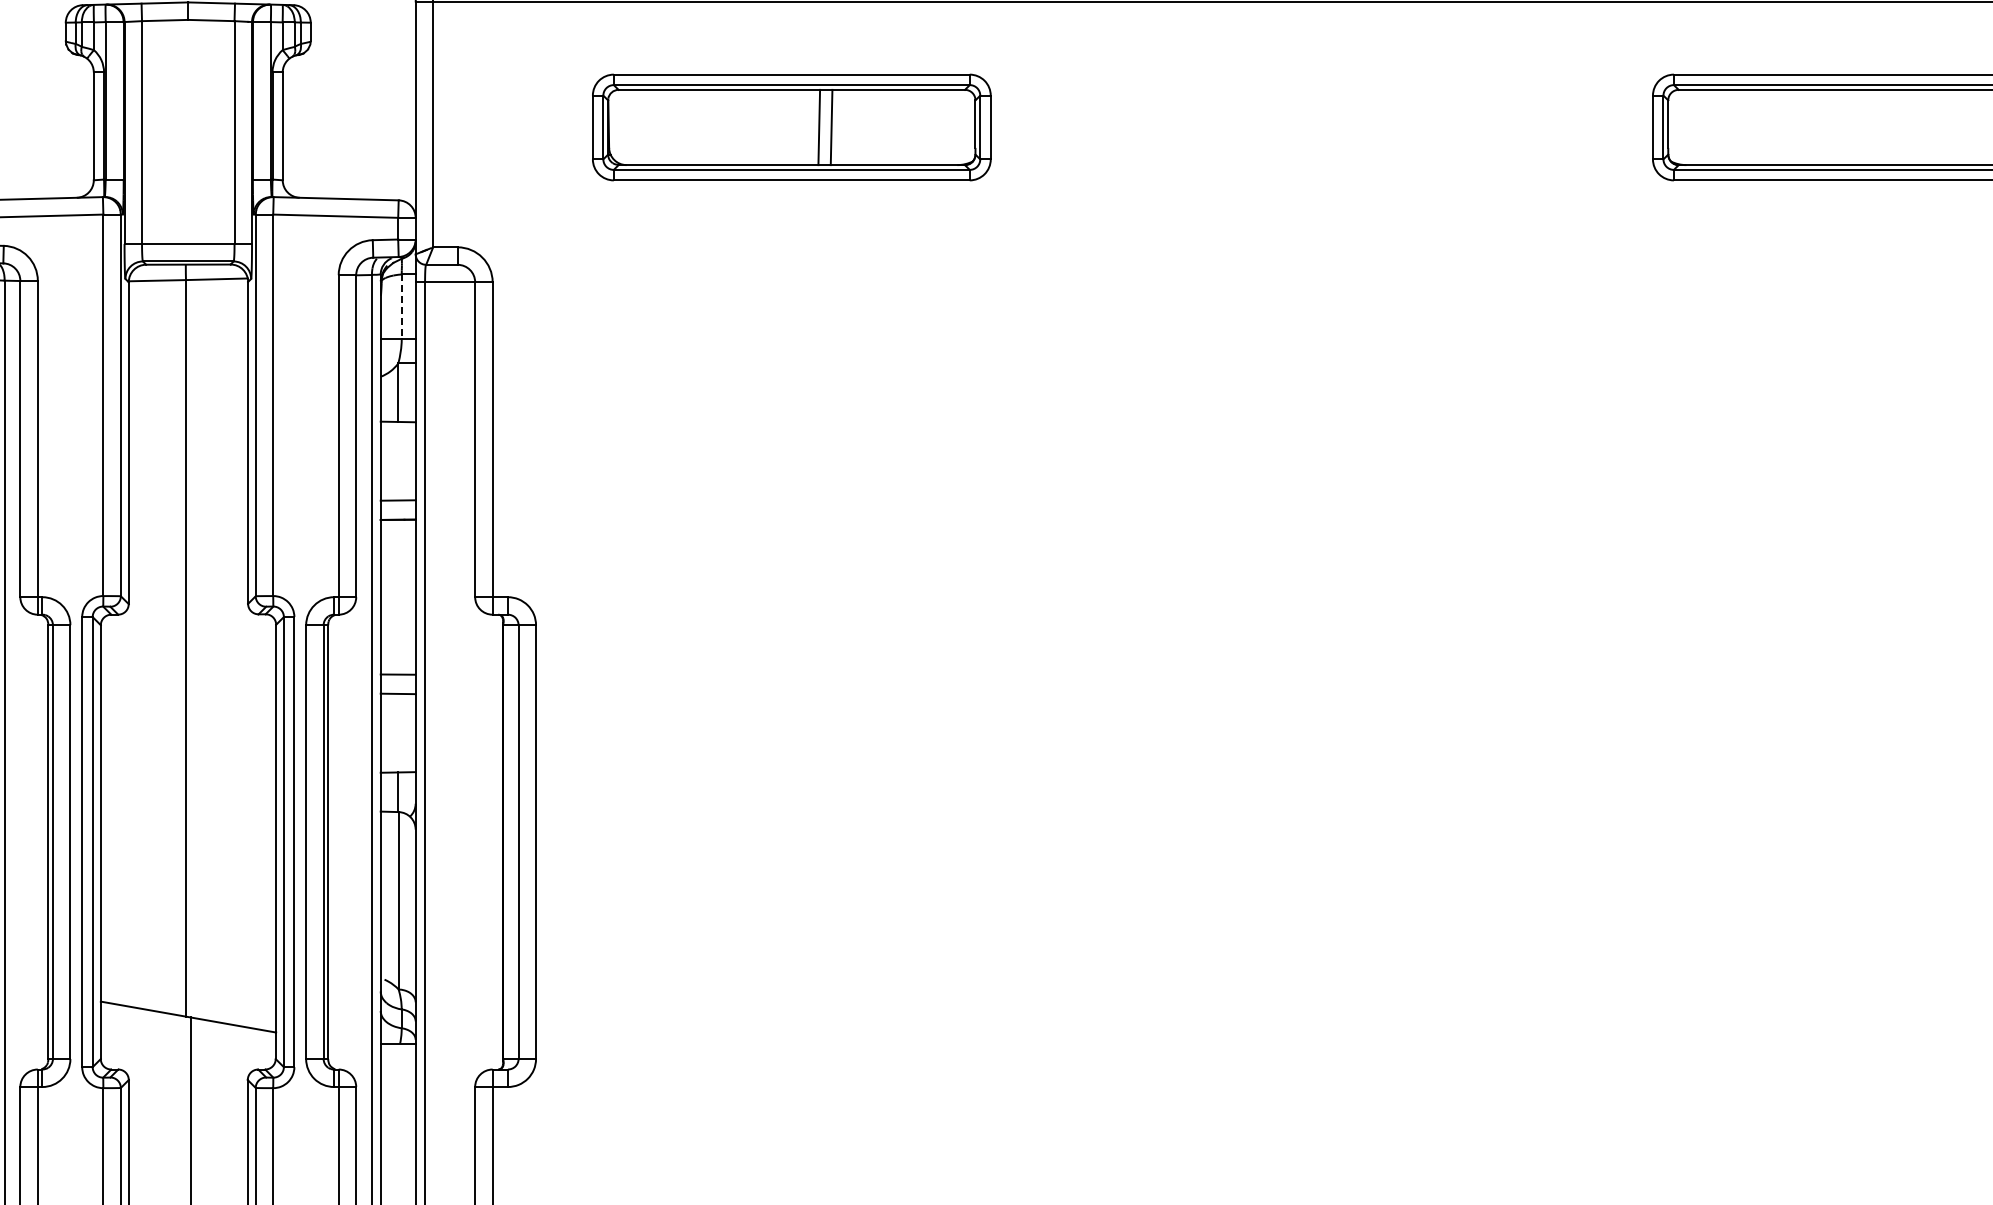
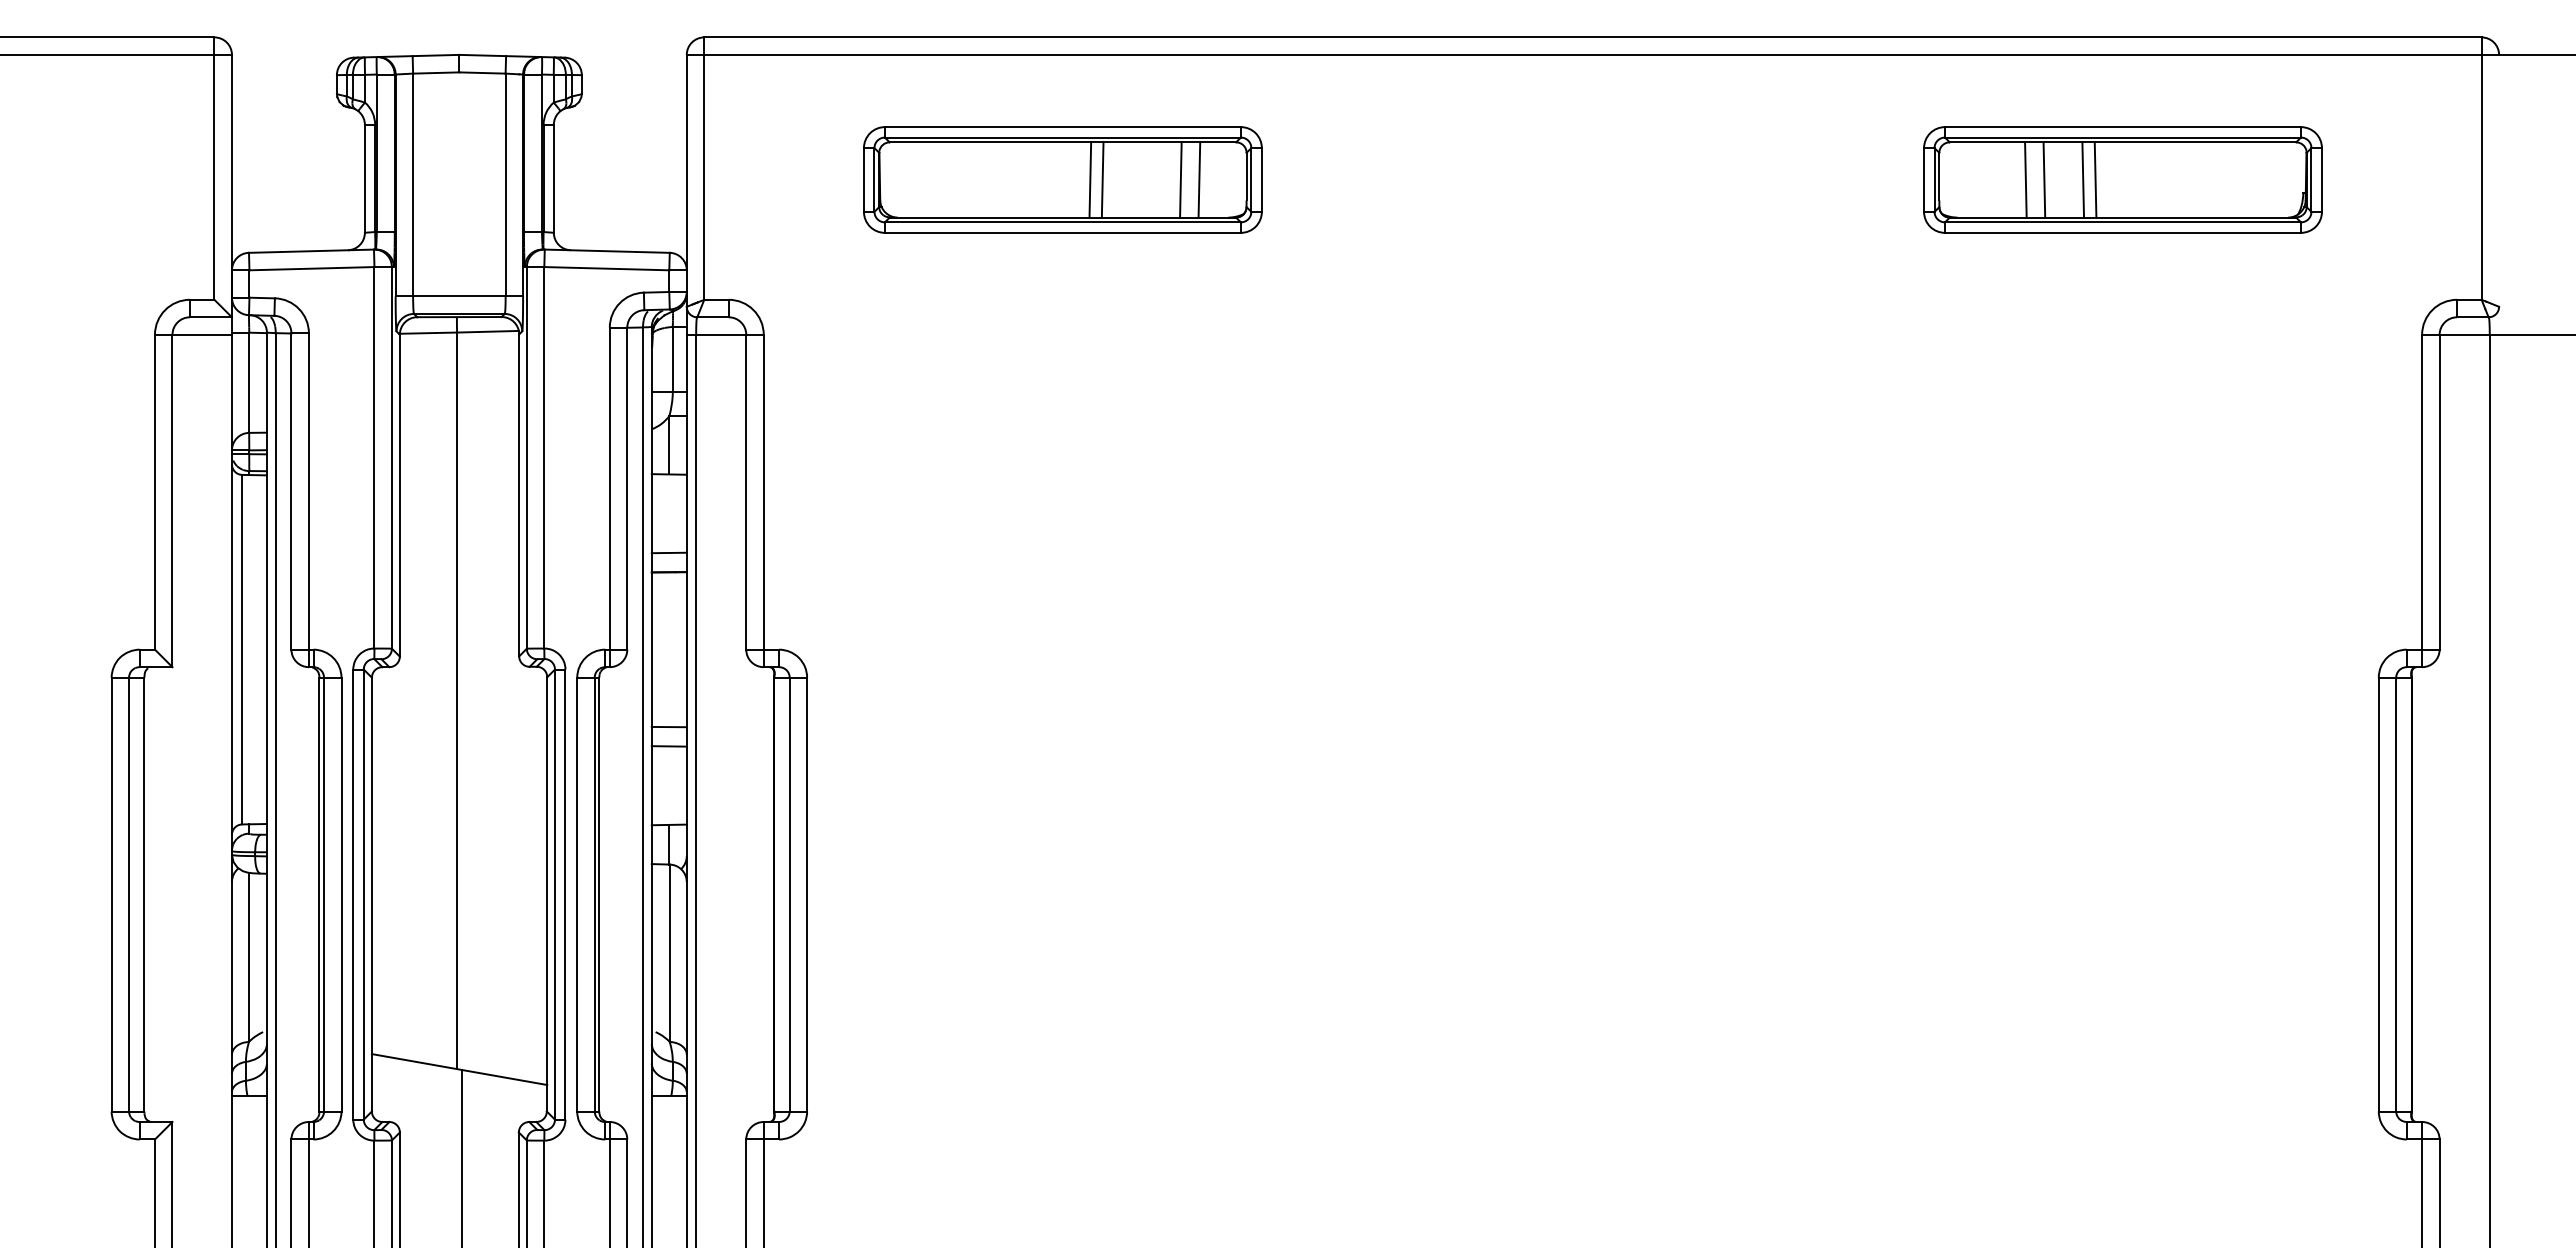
line: (909, 127) -> (1180, 179), added
line: (928, 127) -> (1199, 179), added
line: (1754, 127) -> (2025, 179), added
line: (1773, 127) -> (2044, 179), added
line: (1812, 127) -> (2083, 179), added
line: (1824, 127) -> (2095, 179), added
line: (401, 307) -> (672, 359), dashed -> solid

